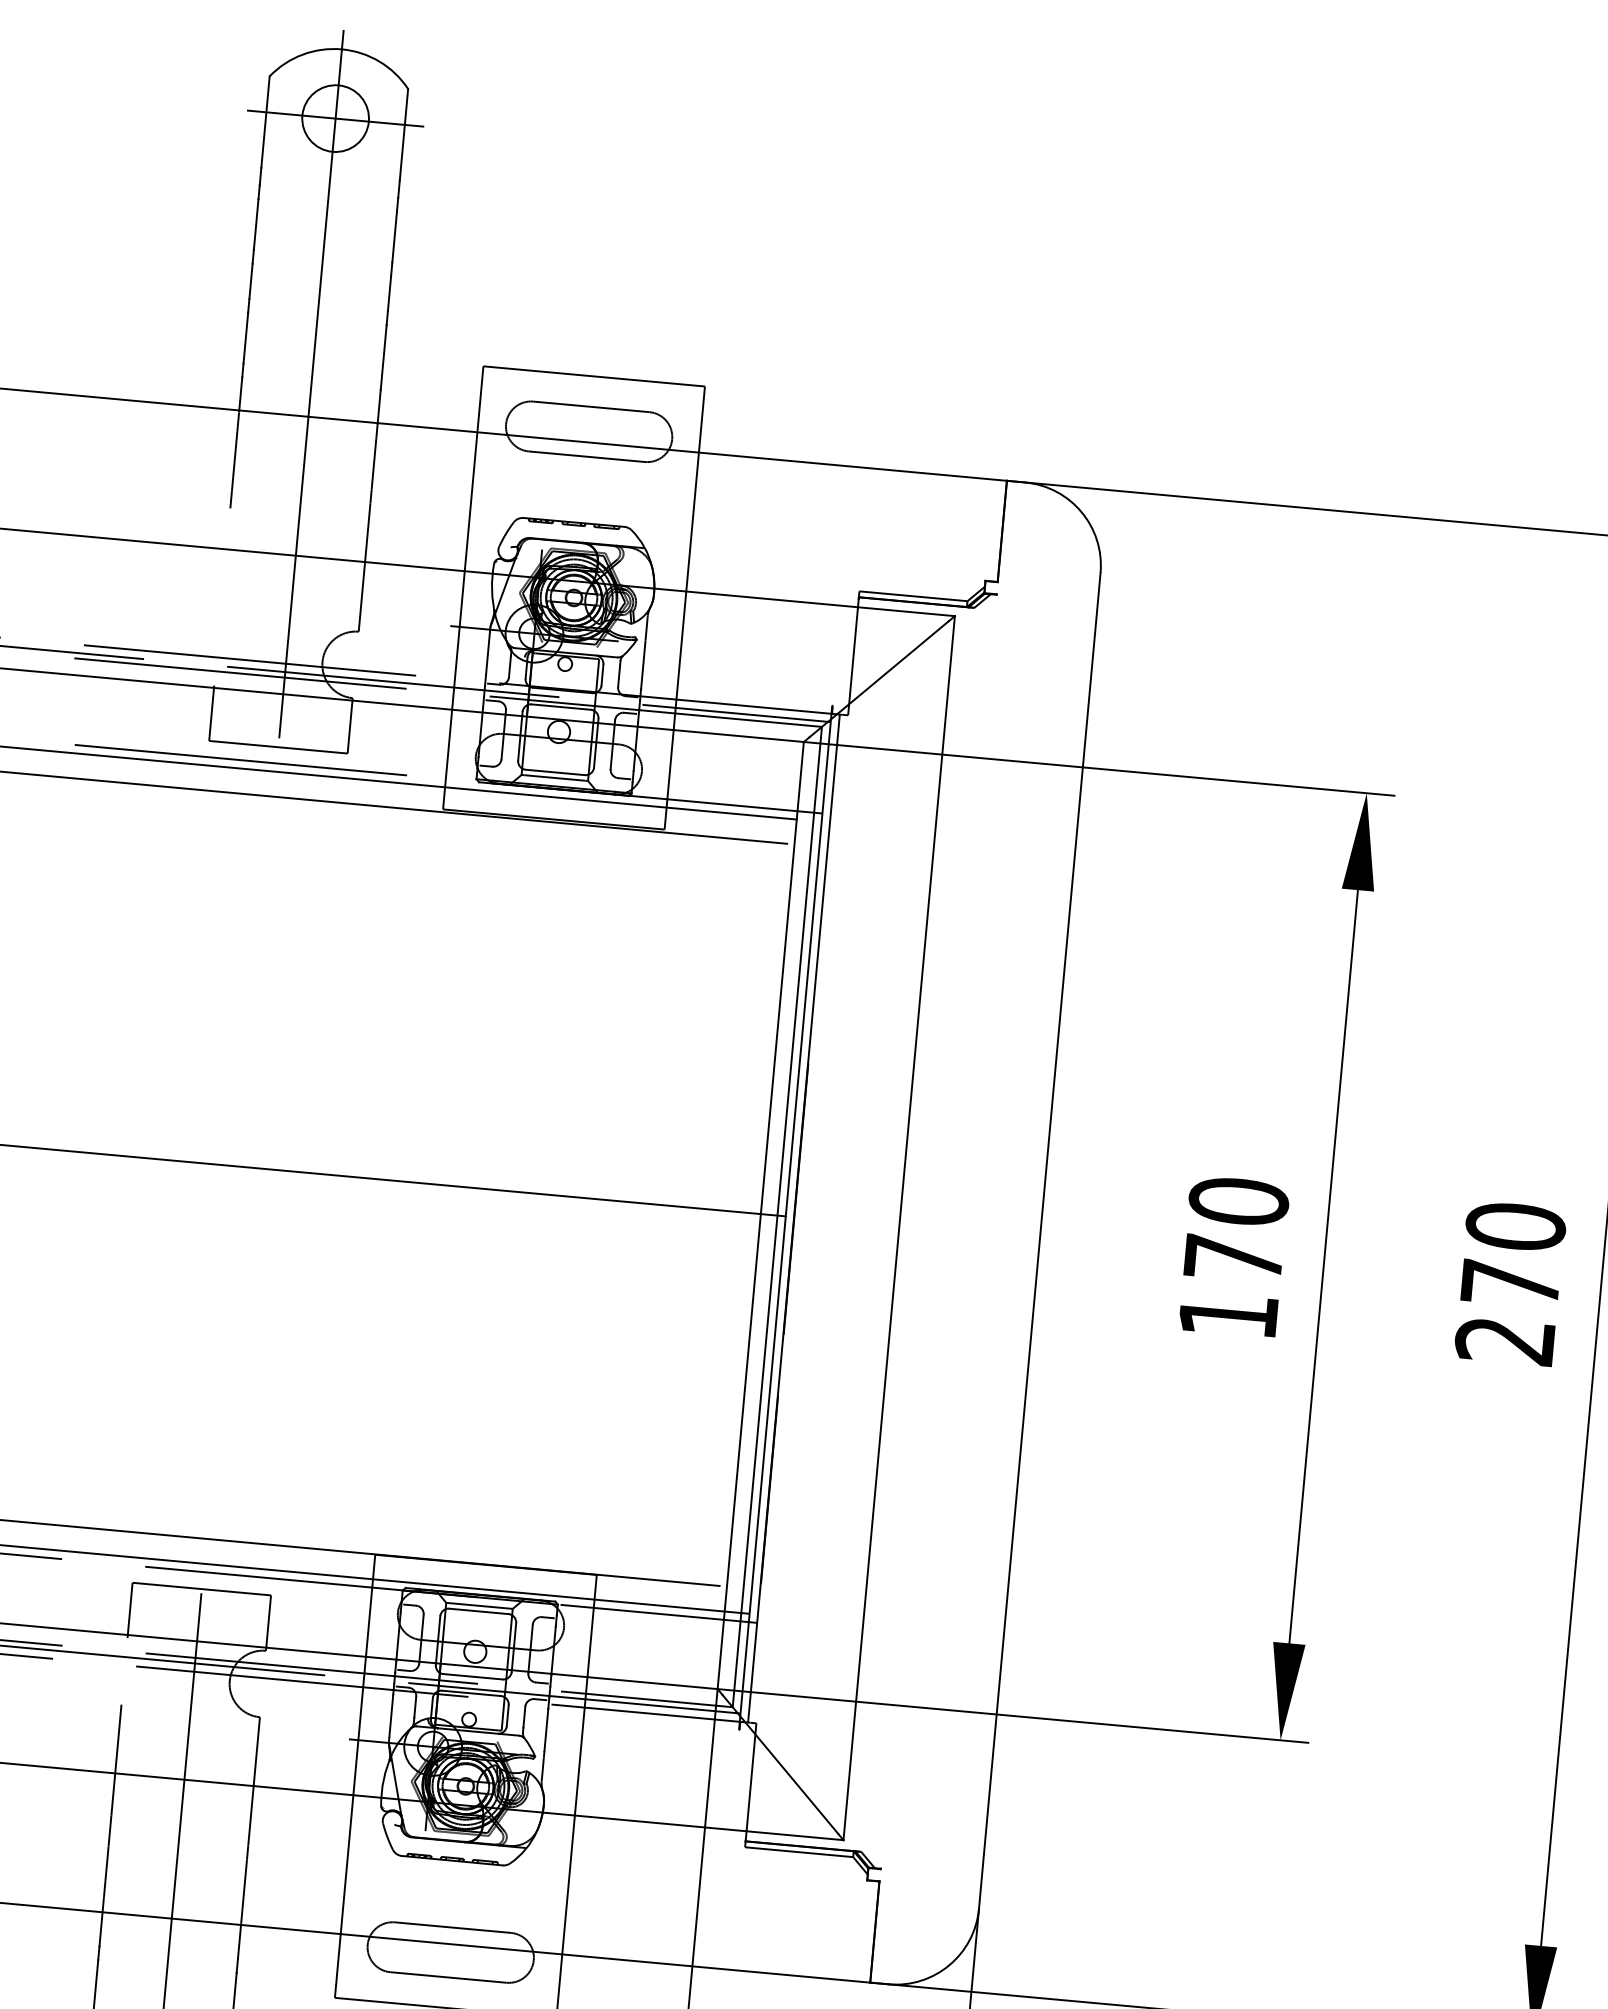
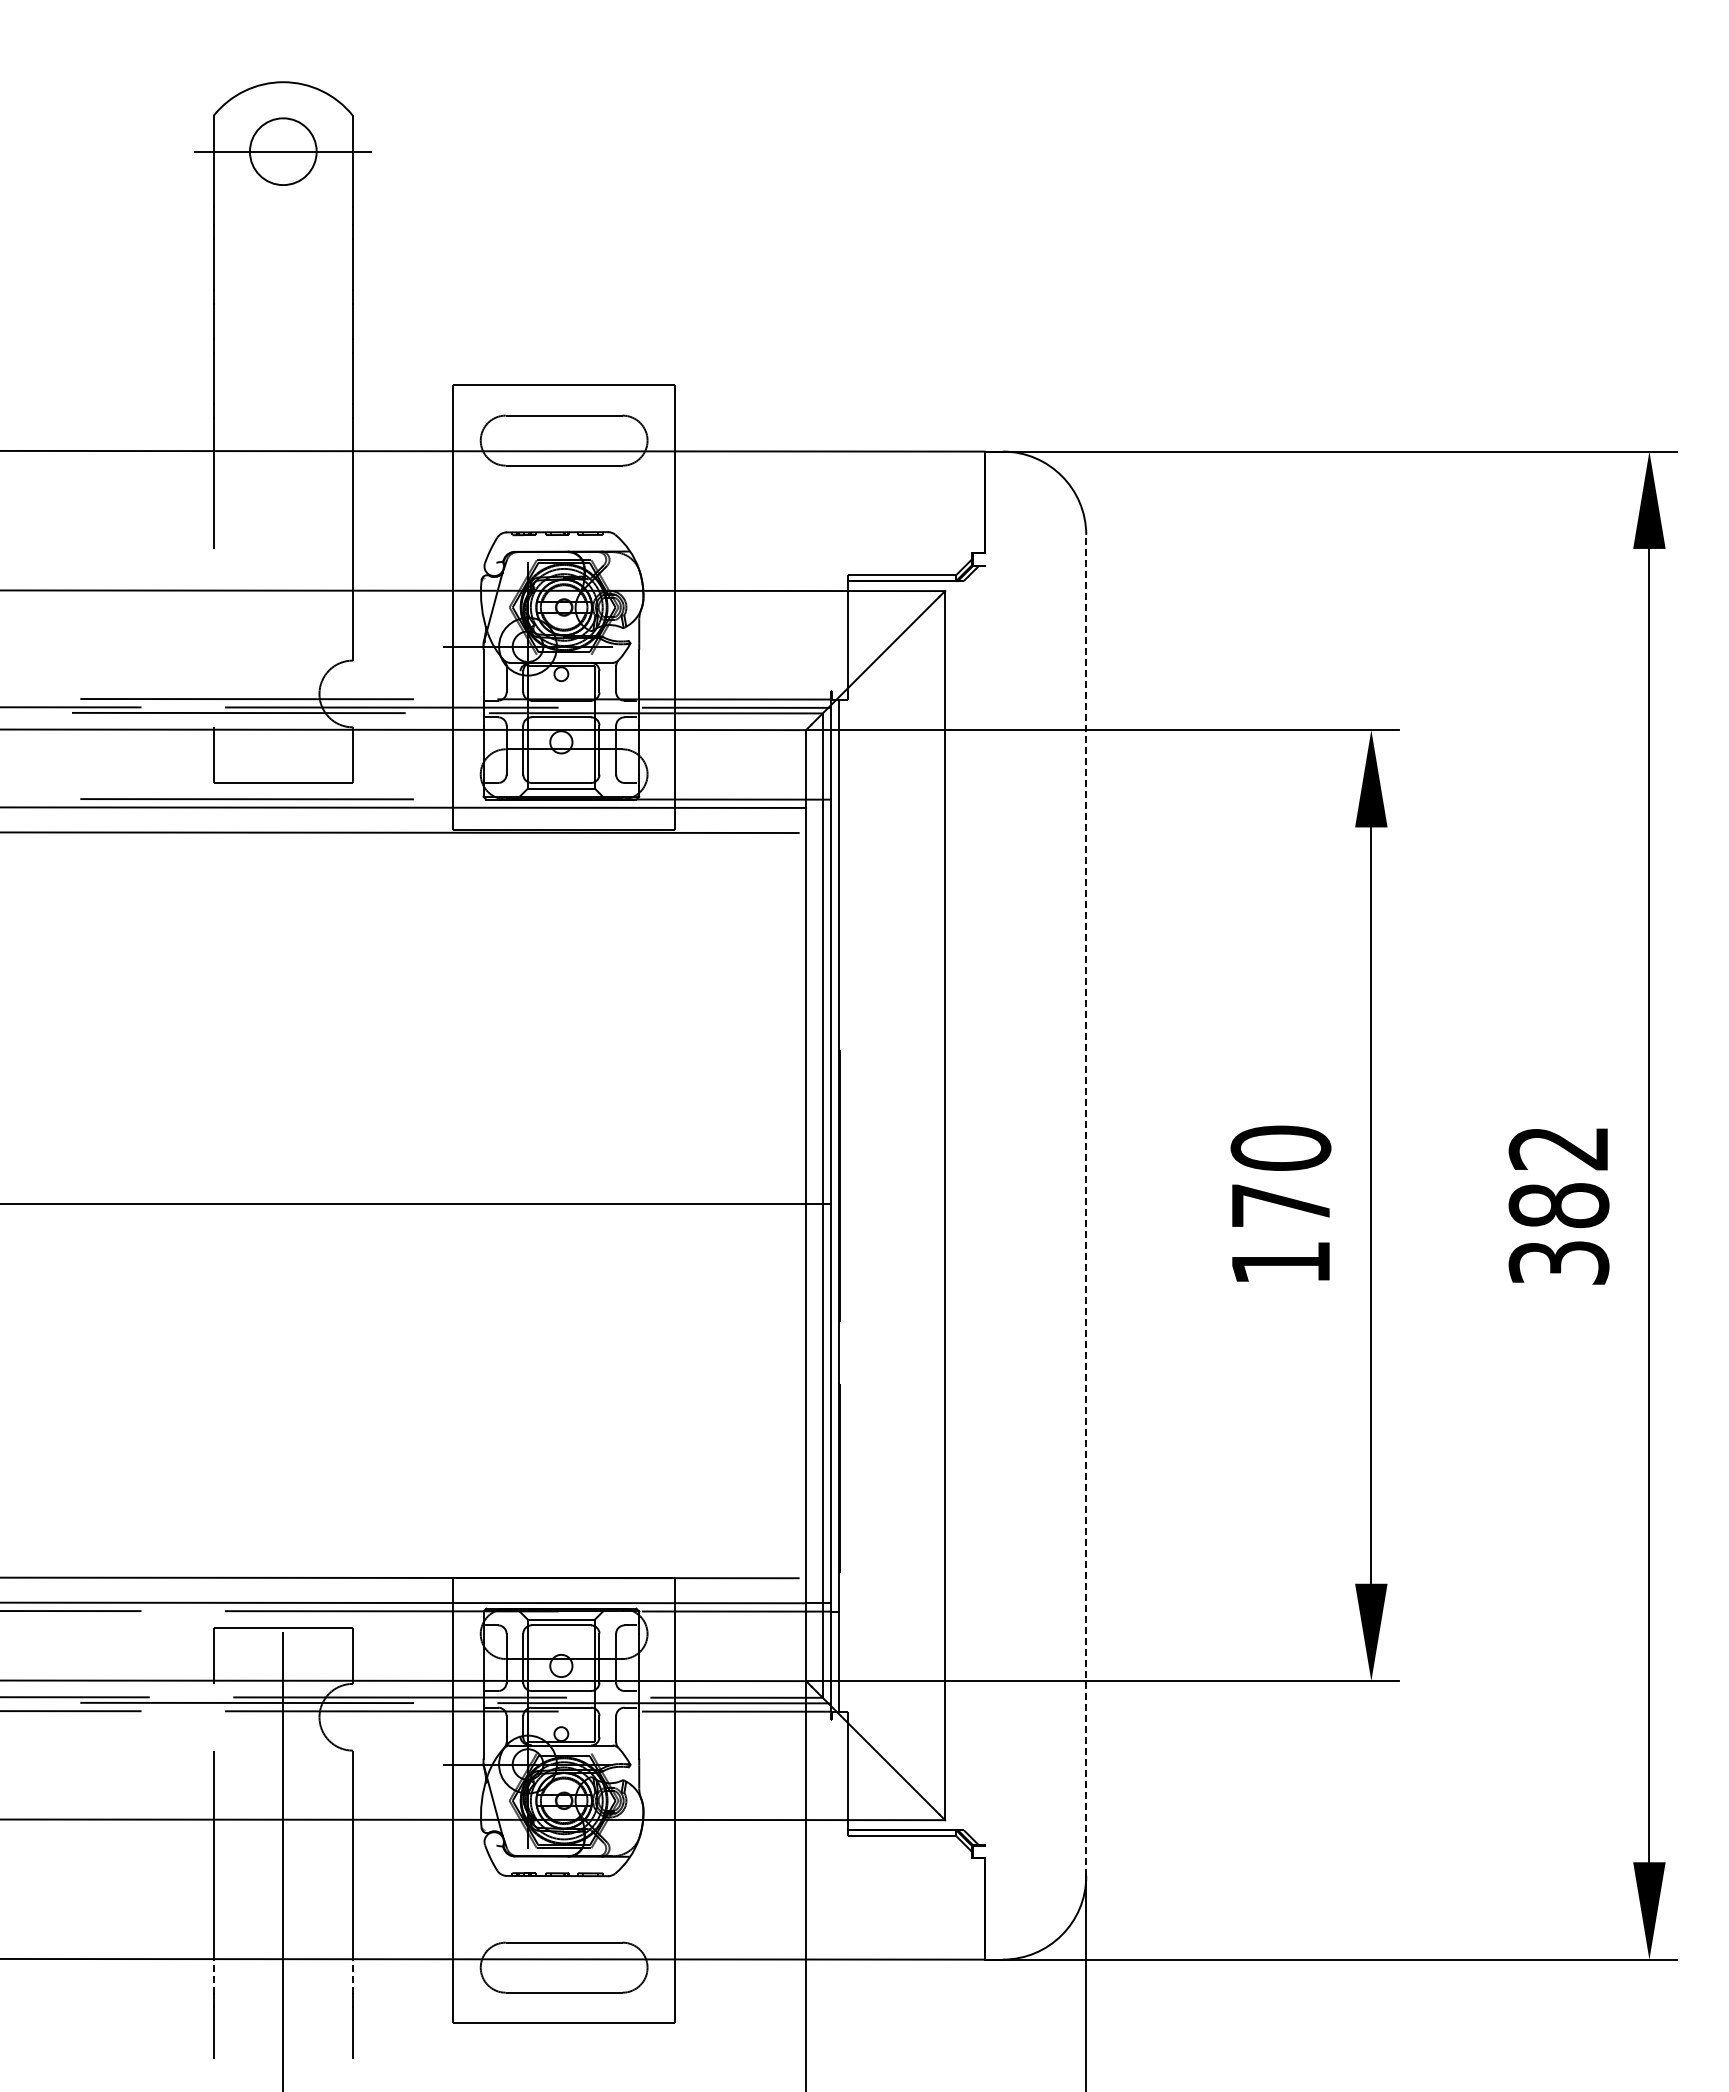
line: (311, 384) -> (283, 418), removed
line: (1040, 1240) -> (1086, 1205), solid -> dashed
text: (1510, 1282) -> (1558, 1204), 270 -> 382
line: (100, 1929) -> (213, 1976), solid -> dashed
line: (239, 1942) -> (352, 1976), solid -> dashed

